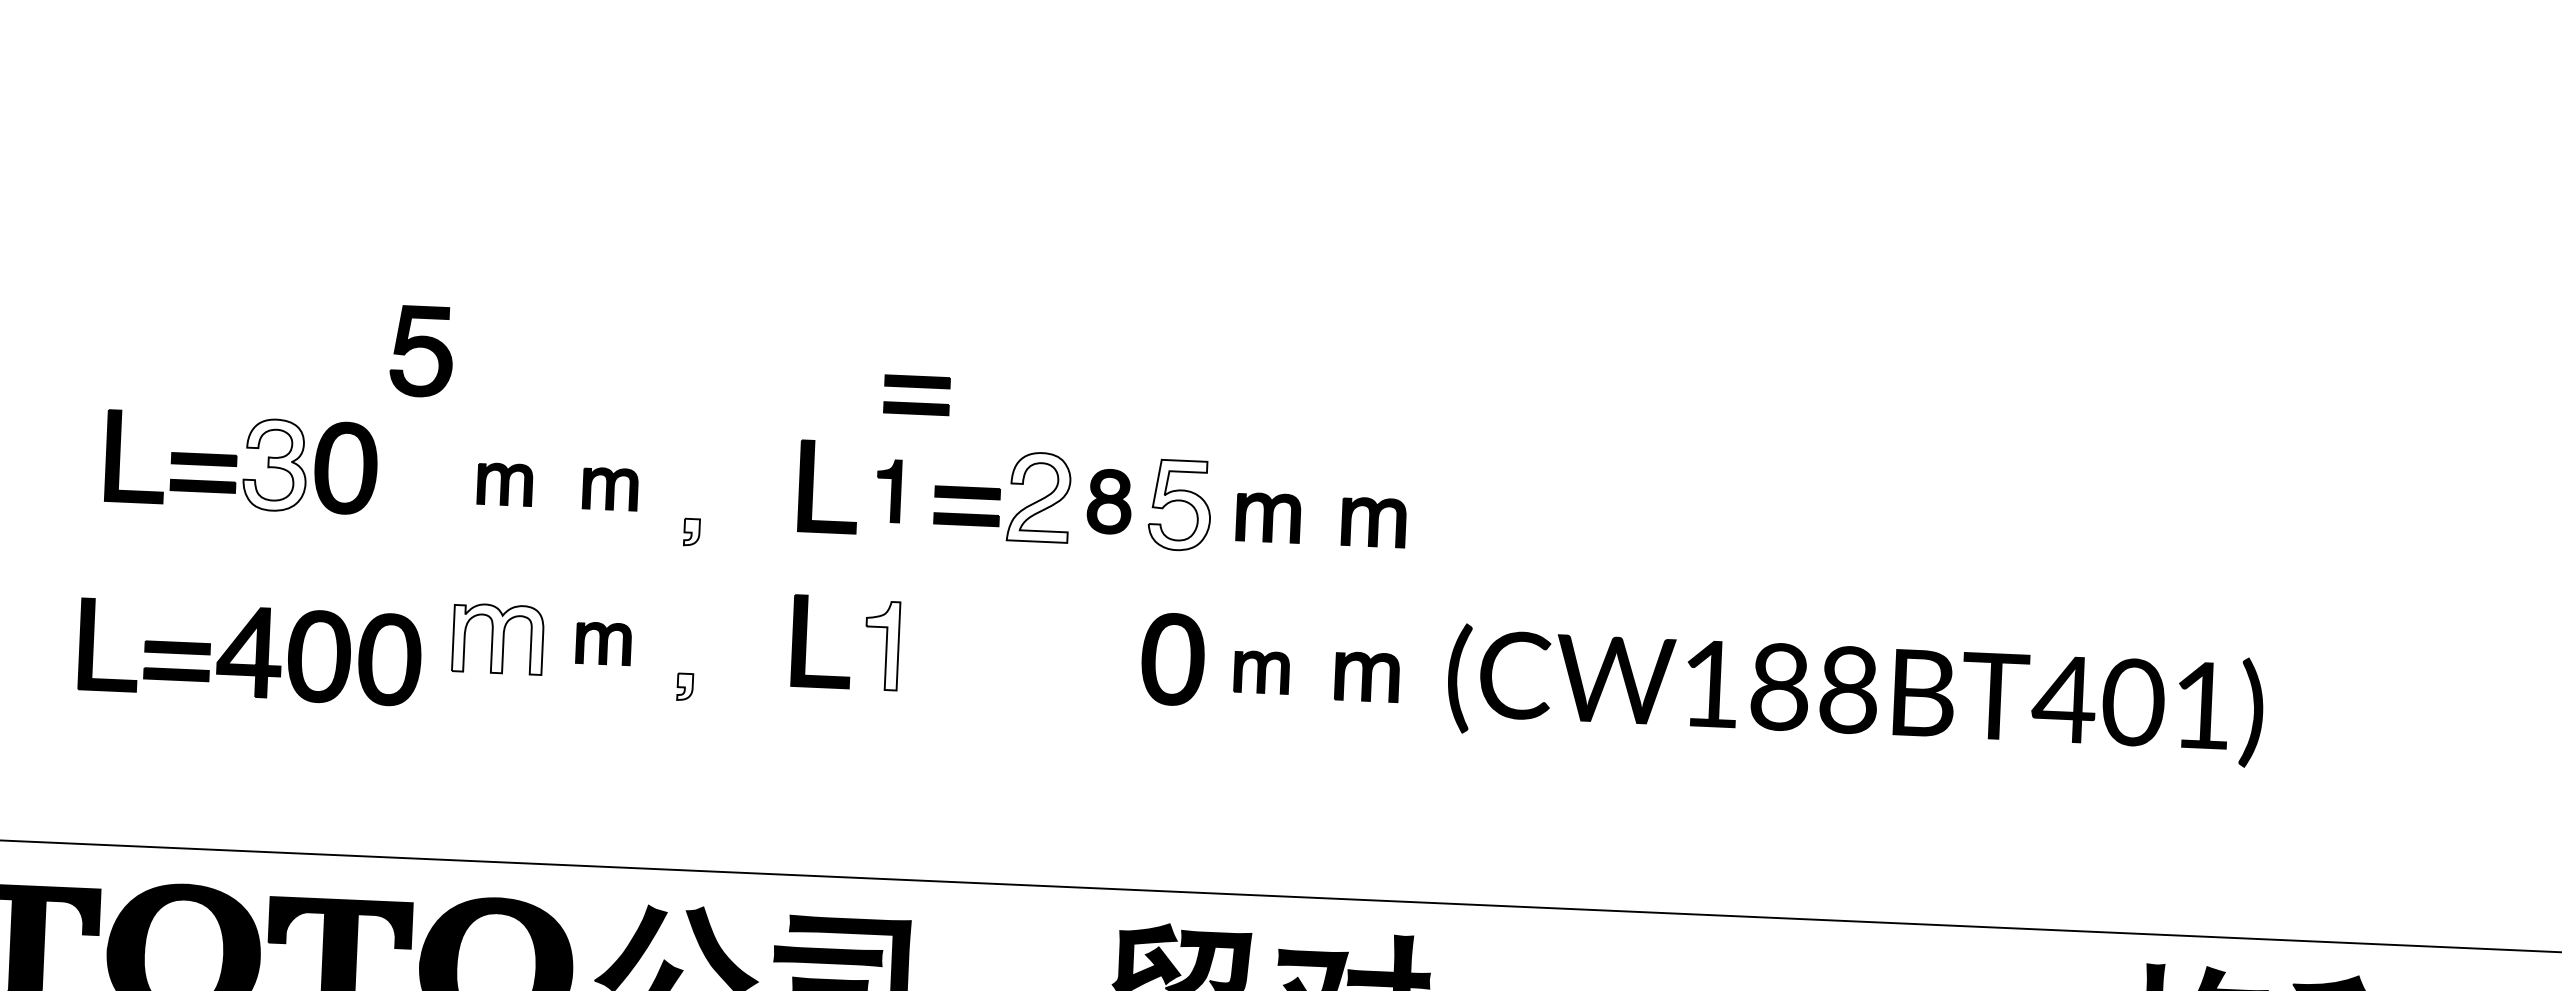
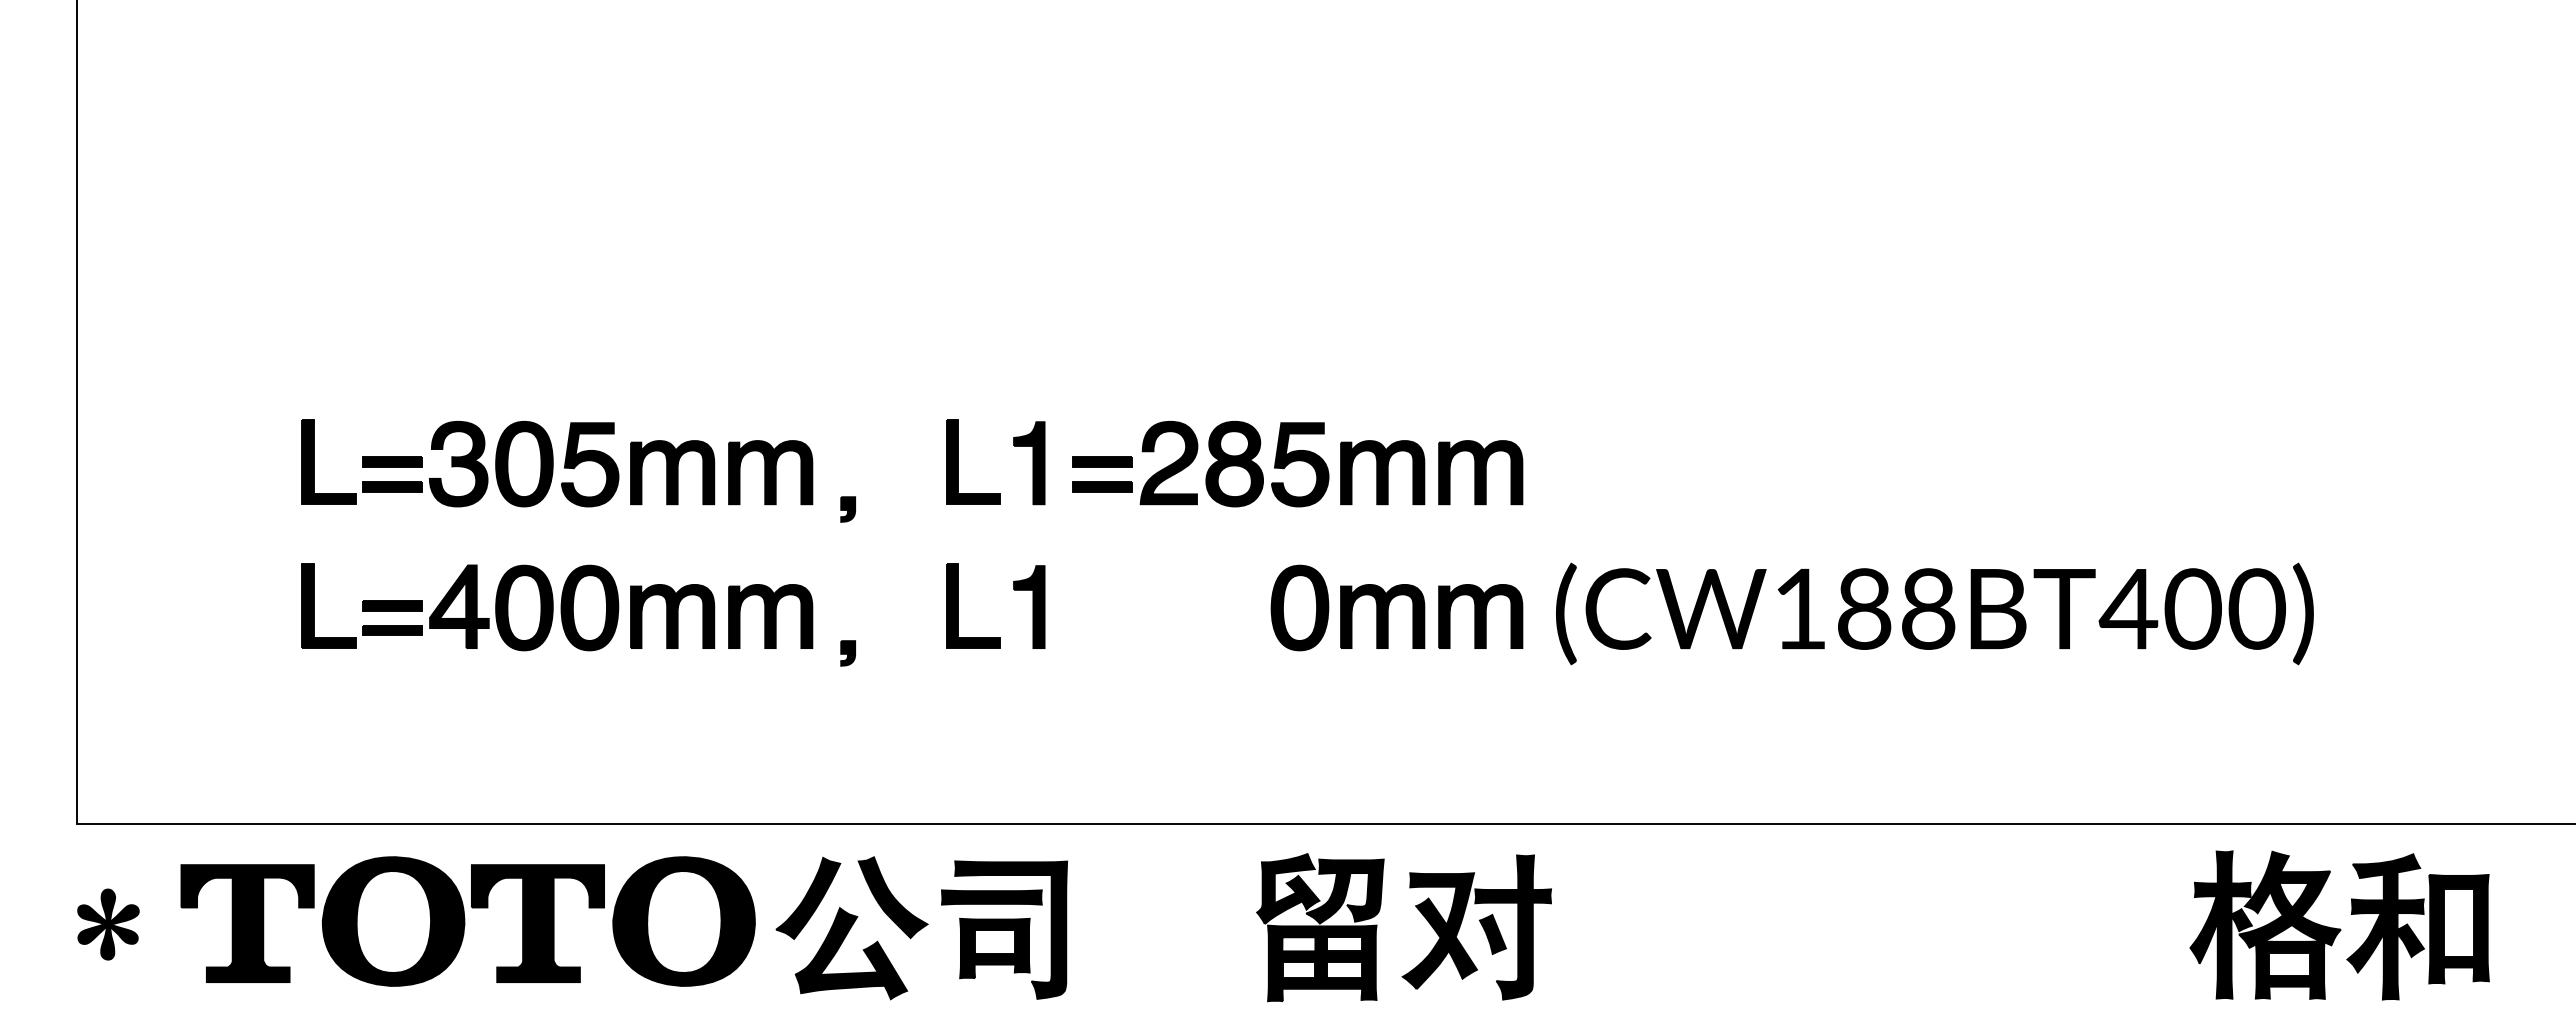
part: (422, 351) -> (590, 464), moved
part: (917, 388) -> (1051, 366), removed
fill: (275, 464) -> (458, 463), added
part: (504, 484) -> (672, 472), size x1.67
part: (610, 488) -> (770, 472), size x1.67
part: (889, 491) -> (1029, 463), size x1.43
fill: (1038, 496) -> (1168, 462), added
part: (1109, 502) -> (1234, 464), size x1.43
fill: (1179, 505) -> (1299, 464), added
part: (1268, 517) -> (1382, 472), size x1.43
part: (1373, 522) -> (1480, 472), size x1.43
fill: (692, 532) -> (848, 509), added
fill: (498, 639) -> (672, 616), added
part: (603, 643) -> (770, 616), size x1.67
fill: (882, 646) -> (1029, 607), added
part: (250, 653) -> (460, 607), moved
part: (1261, 672) -> (1382, 616), size x1.67
part: (1366, 676) -> (1480, 616), size x1.43
fill: (685, 687) -> (848, 653), added
text: (2202, 704) -> (2257, 608), (CW188BT401) -> (CW188BT400)

